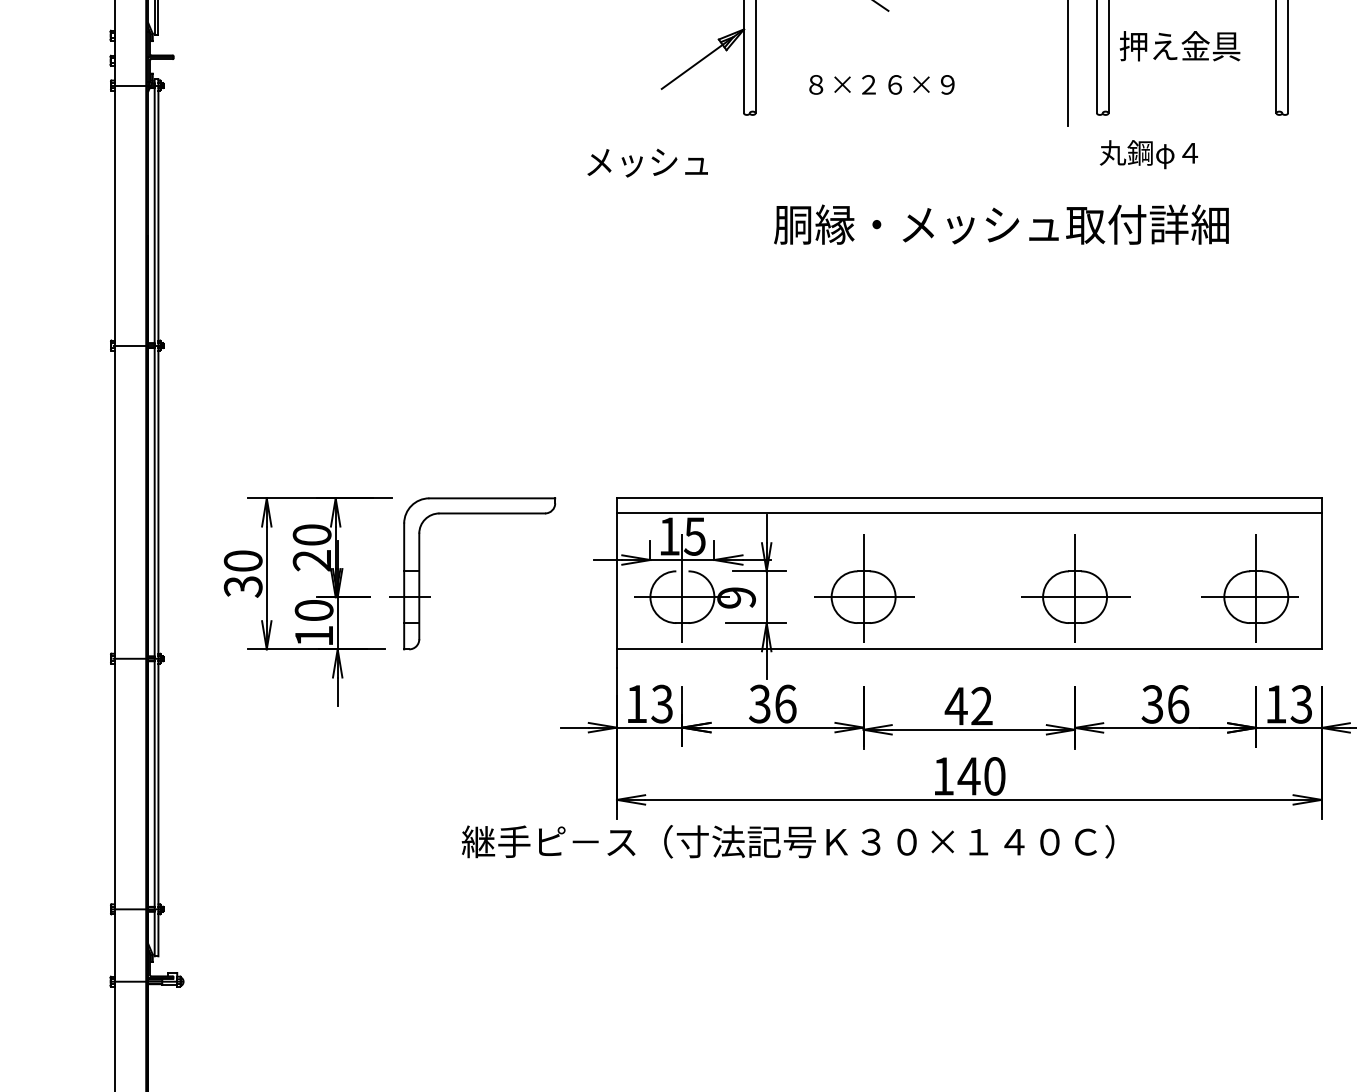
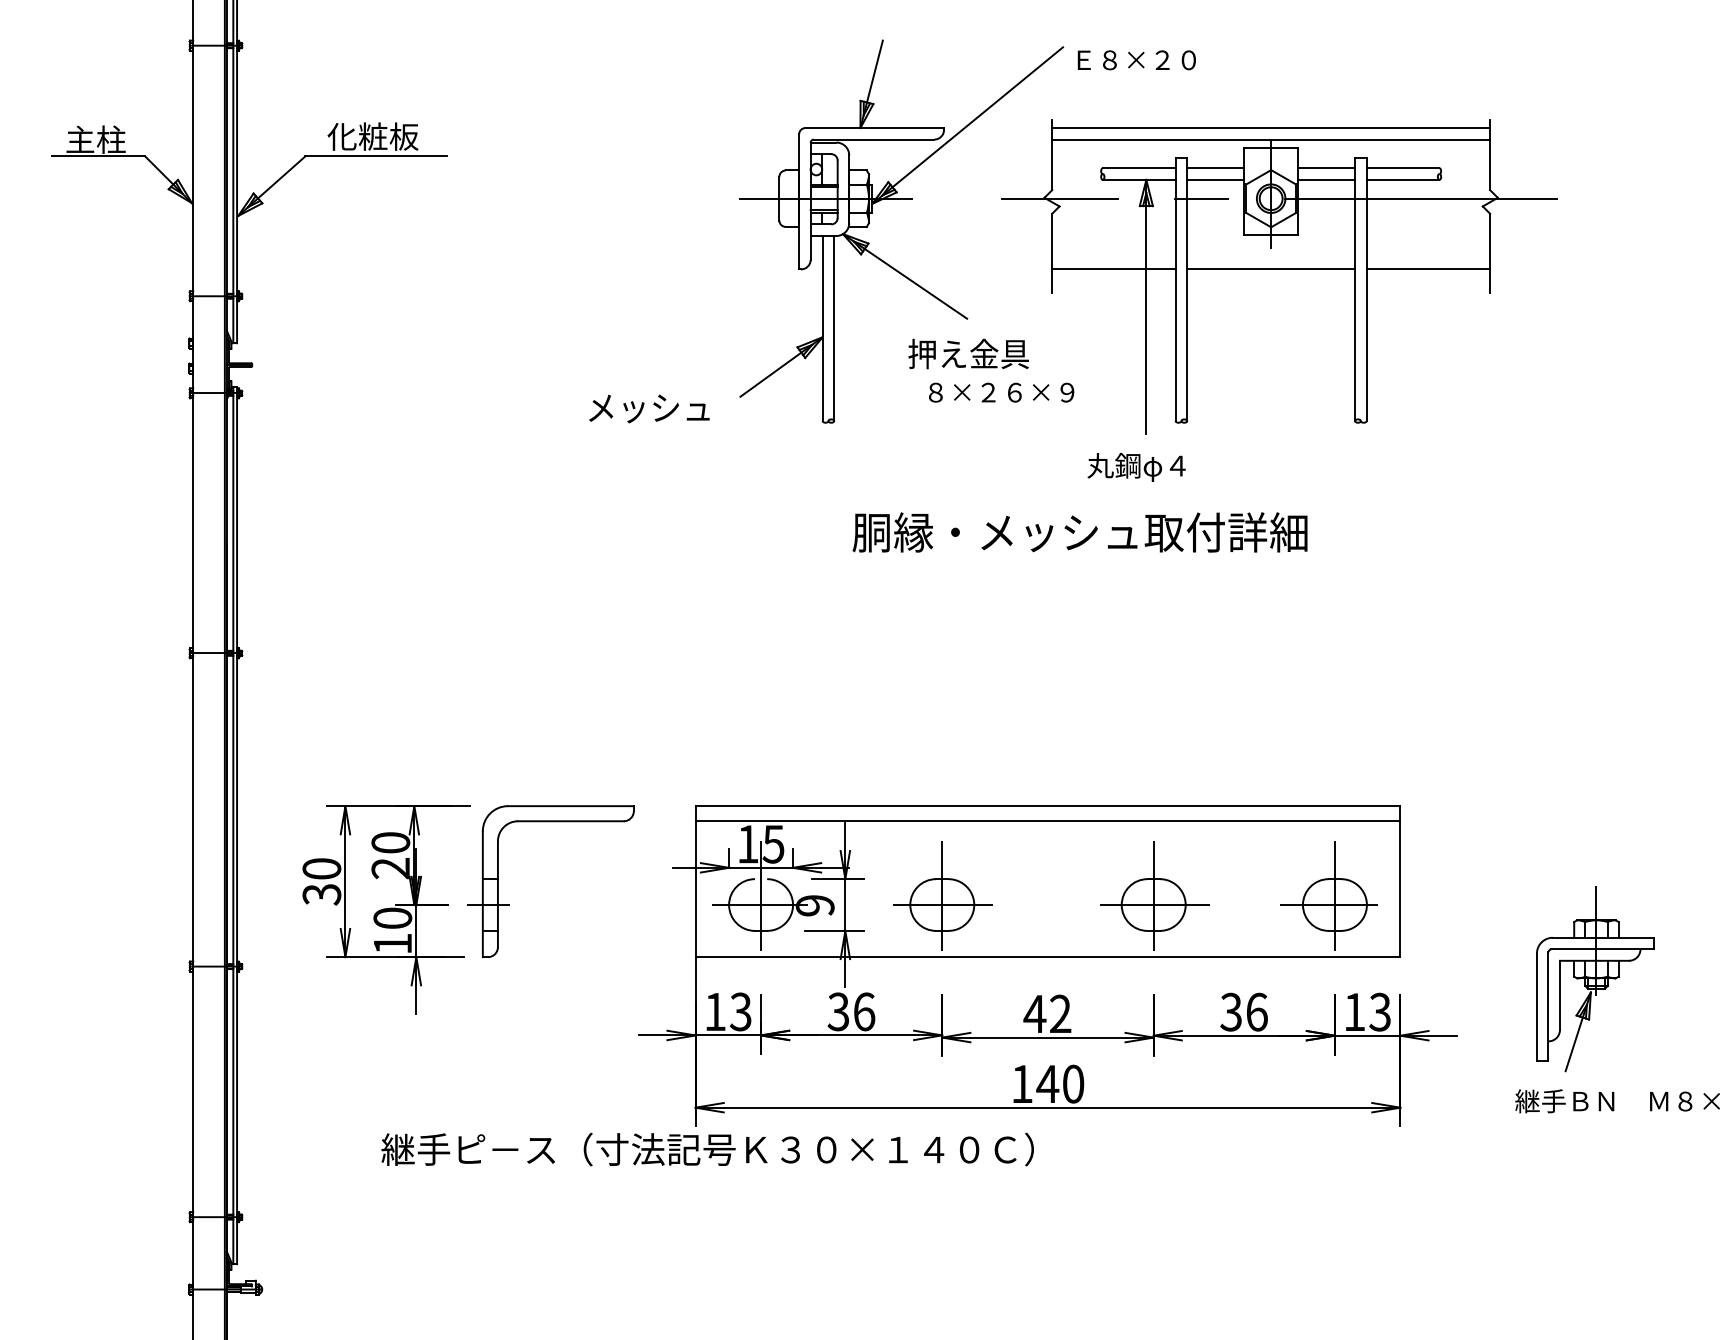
text: (1179, 45) -> (968, 353), moved
text: (881, 84) -> (1001, 392), moved
text: (1148, 154) -> (1136, 467), moved
text: (647, 162) -> (649, 408), moved
text: (787, 841) -> (707, 1149), moved

